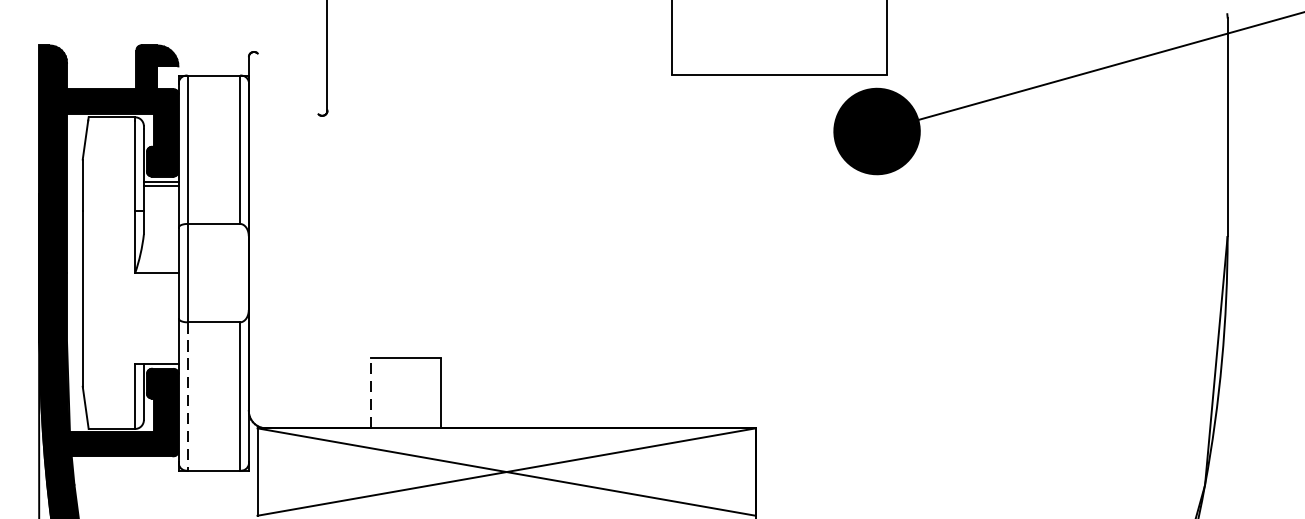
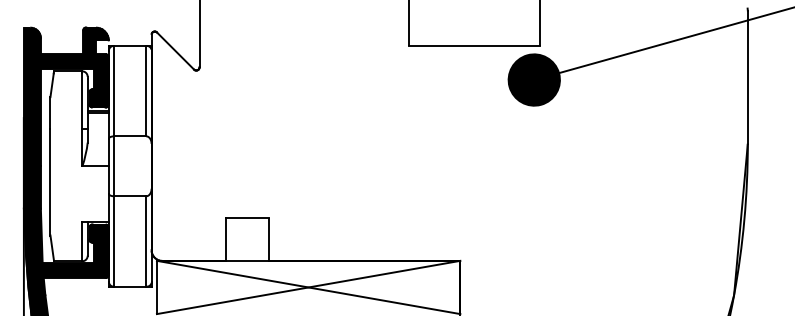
line: (288, 83) -> (175, 50), added
line: (371, 393) -> (226, 239), dashed -> solid
line: (187, 396) -> (114, 241), dashed -> solid

